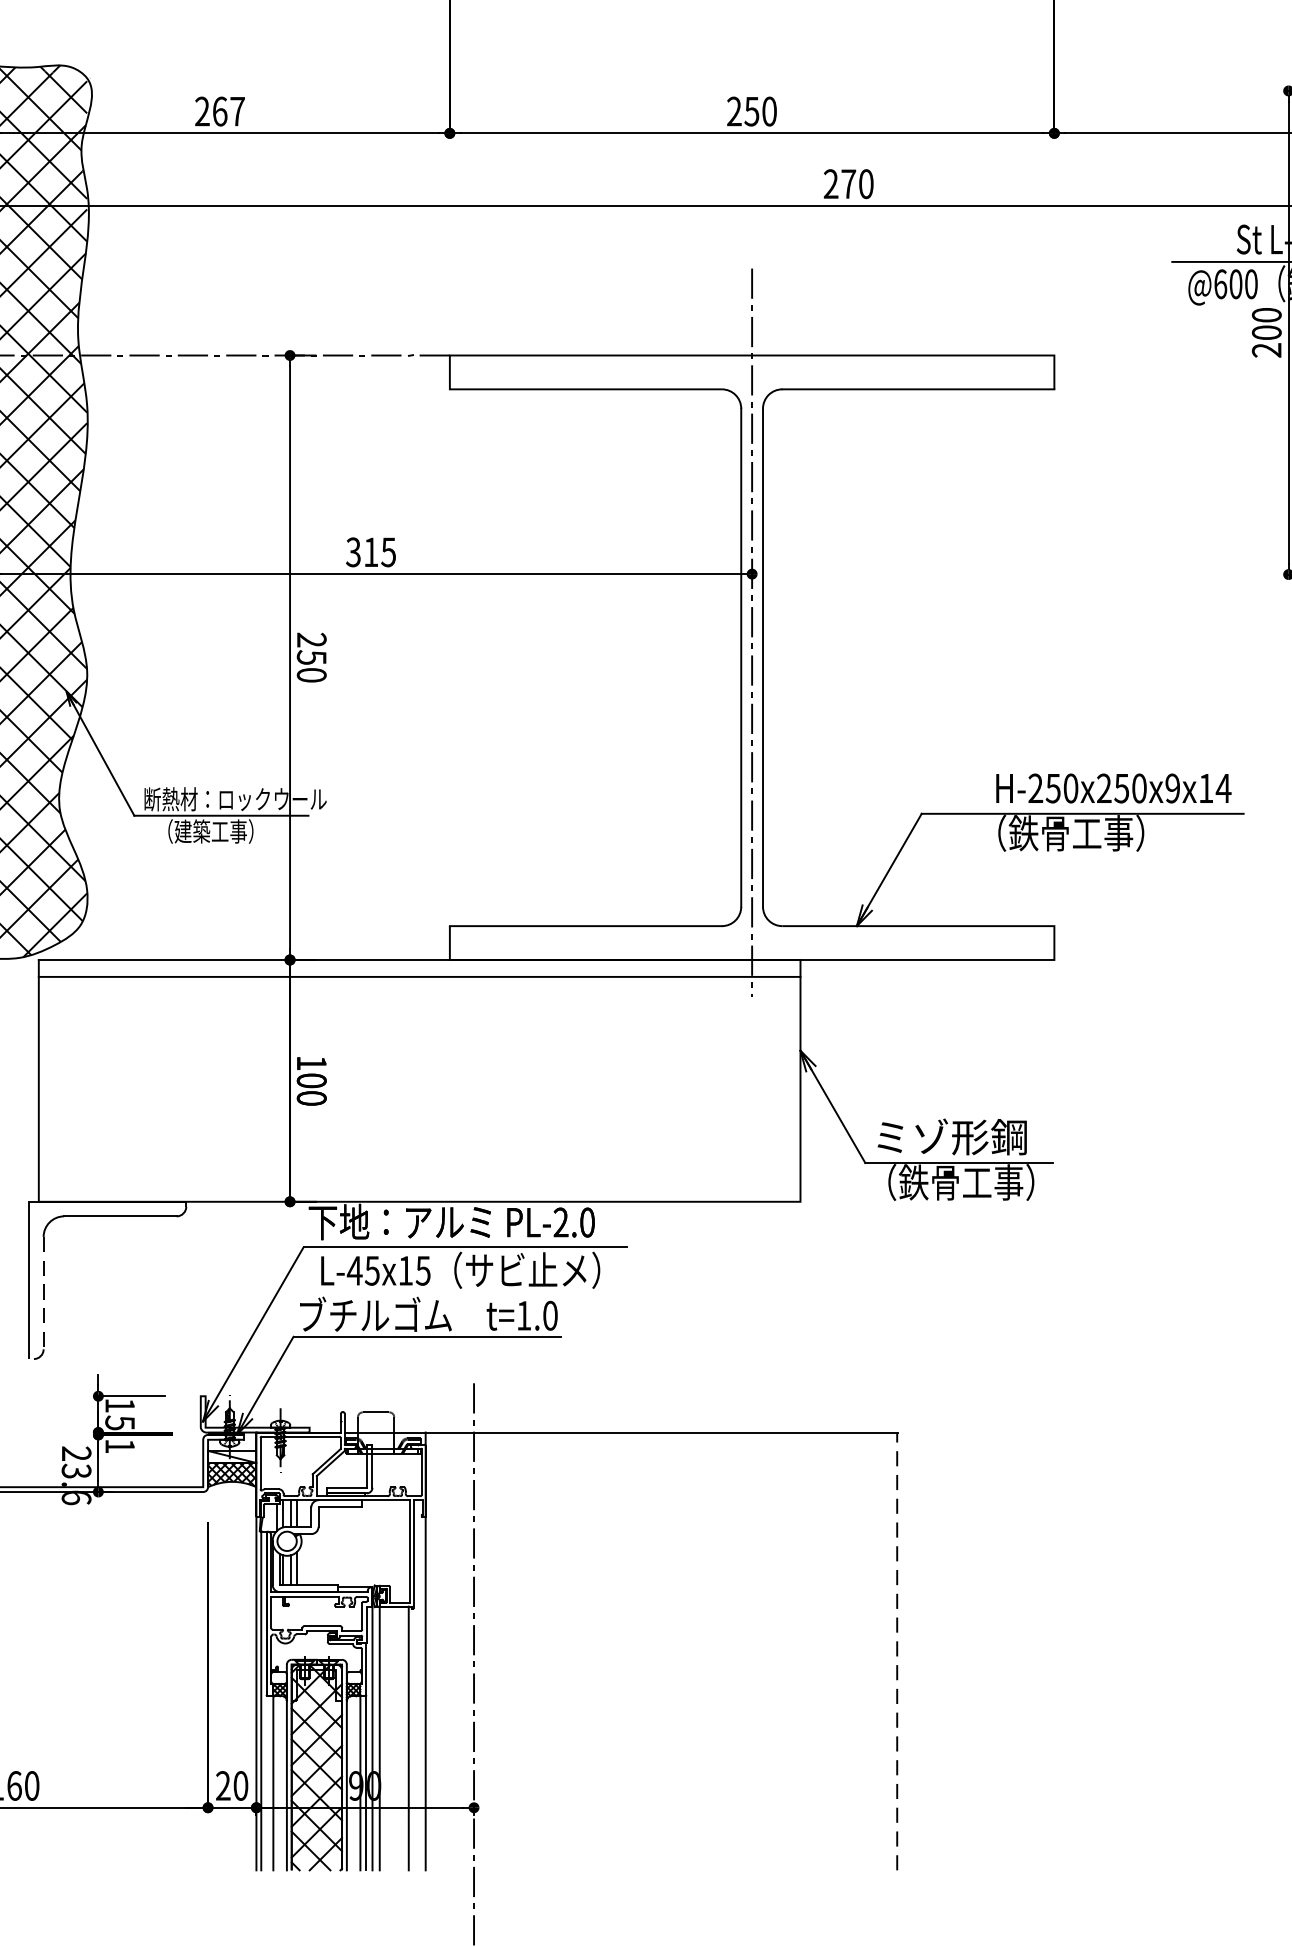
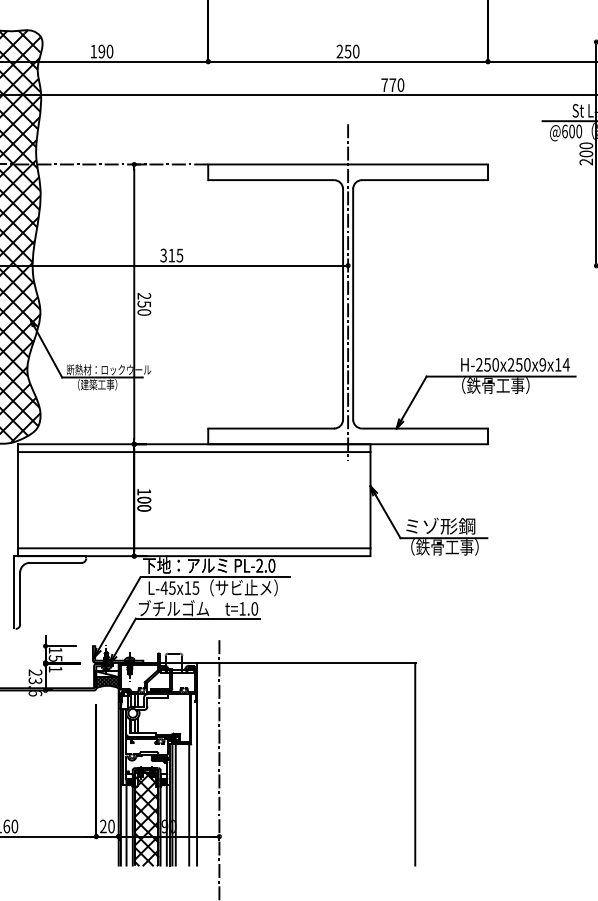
text: (219, 111) -> (101, 51), 267 -> 190
text: (830, 182) -> (384, 84), 270 -> 770
line: (418, 1185) -> (193, 548), added
line: (44, 1293) -> (20, 598), dashed -> solid
line: (897, 1649) -> (415, 763), dashed -> solid

